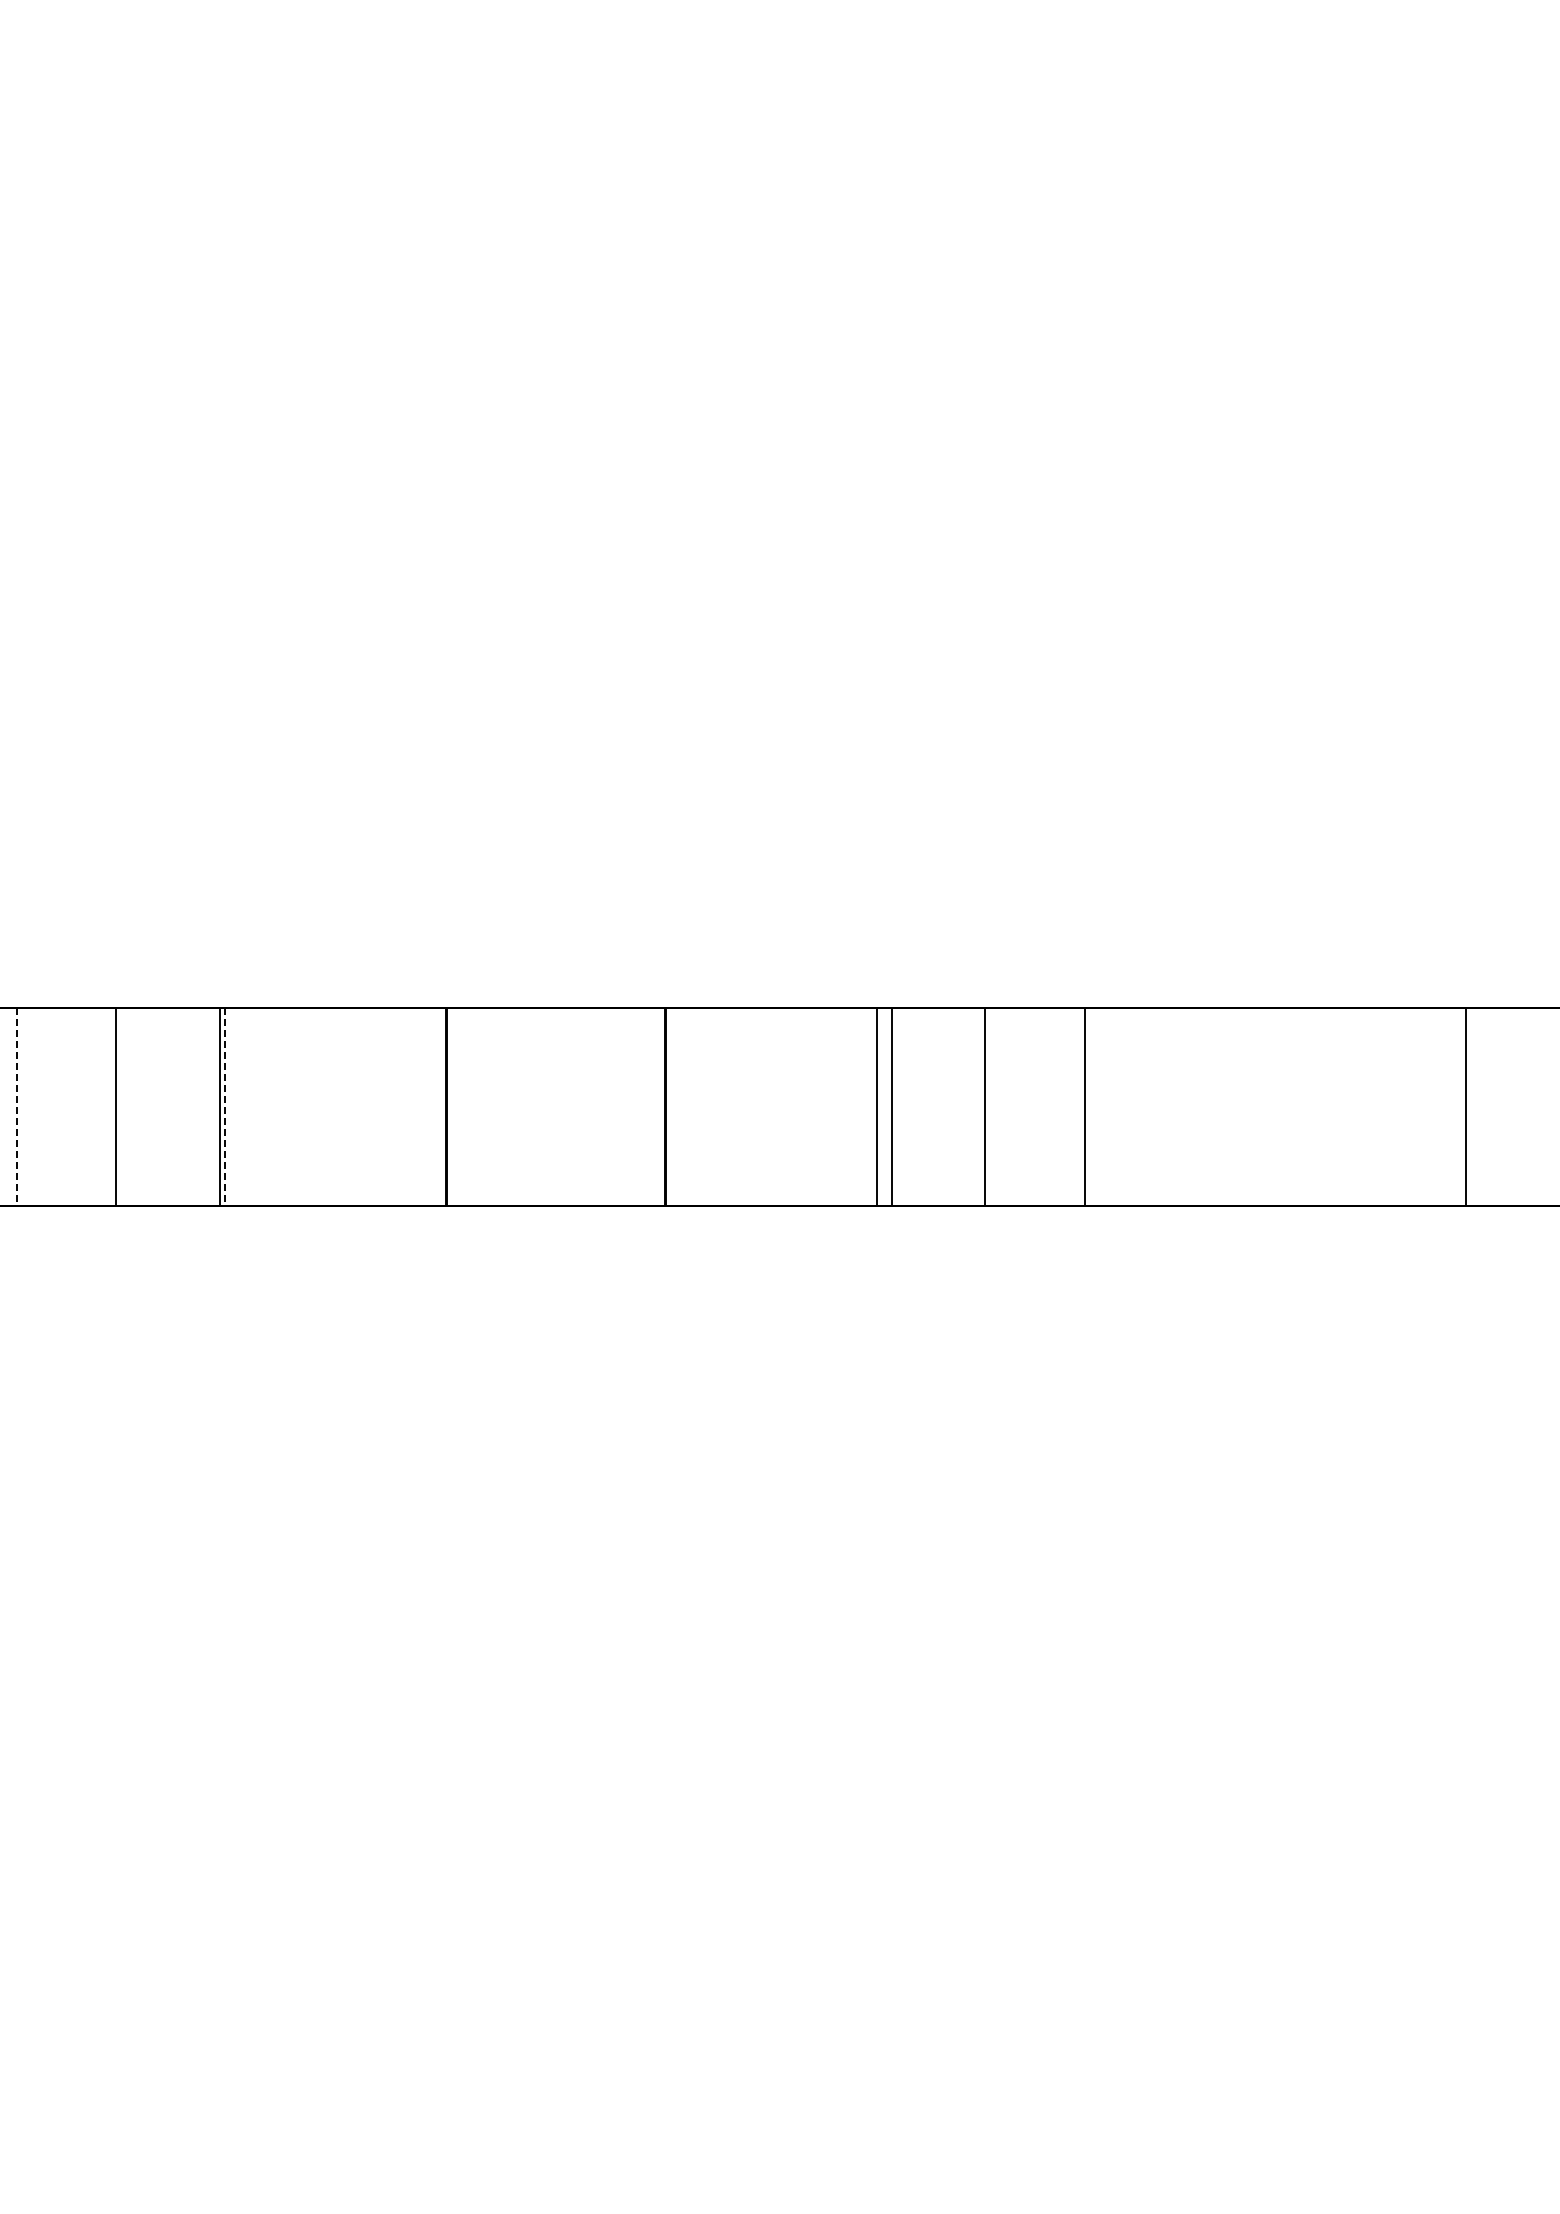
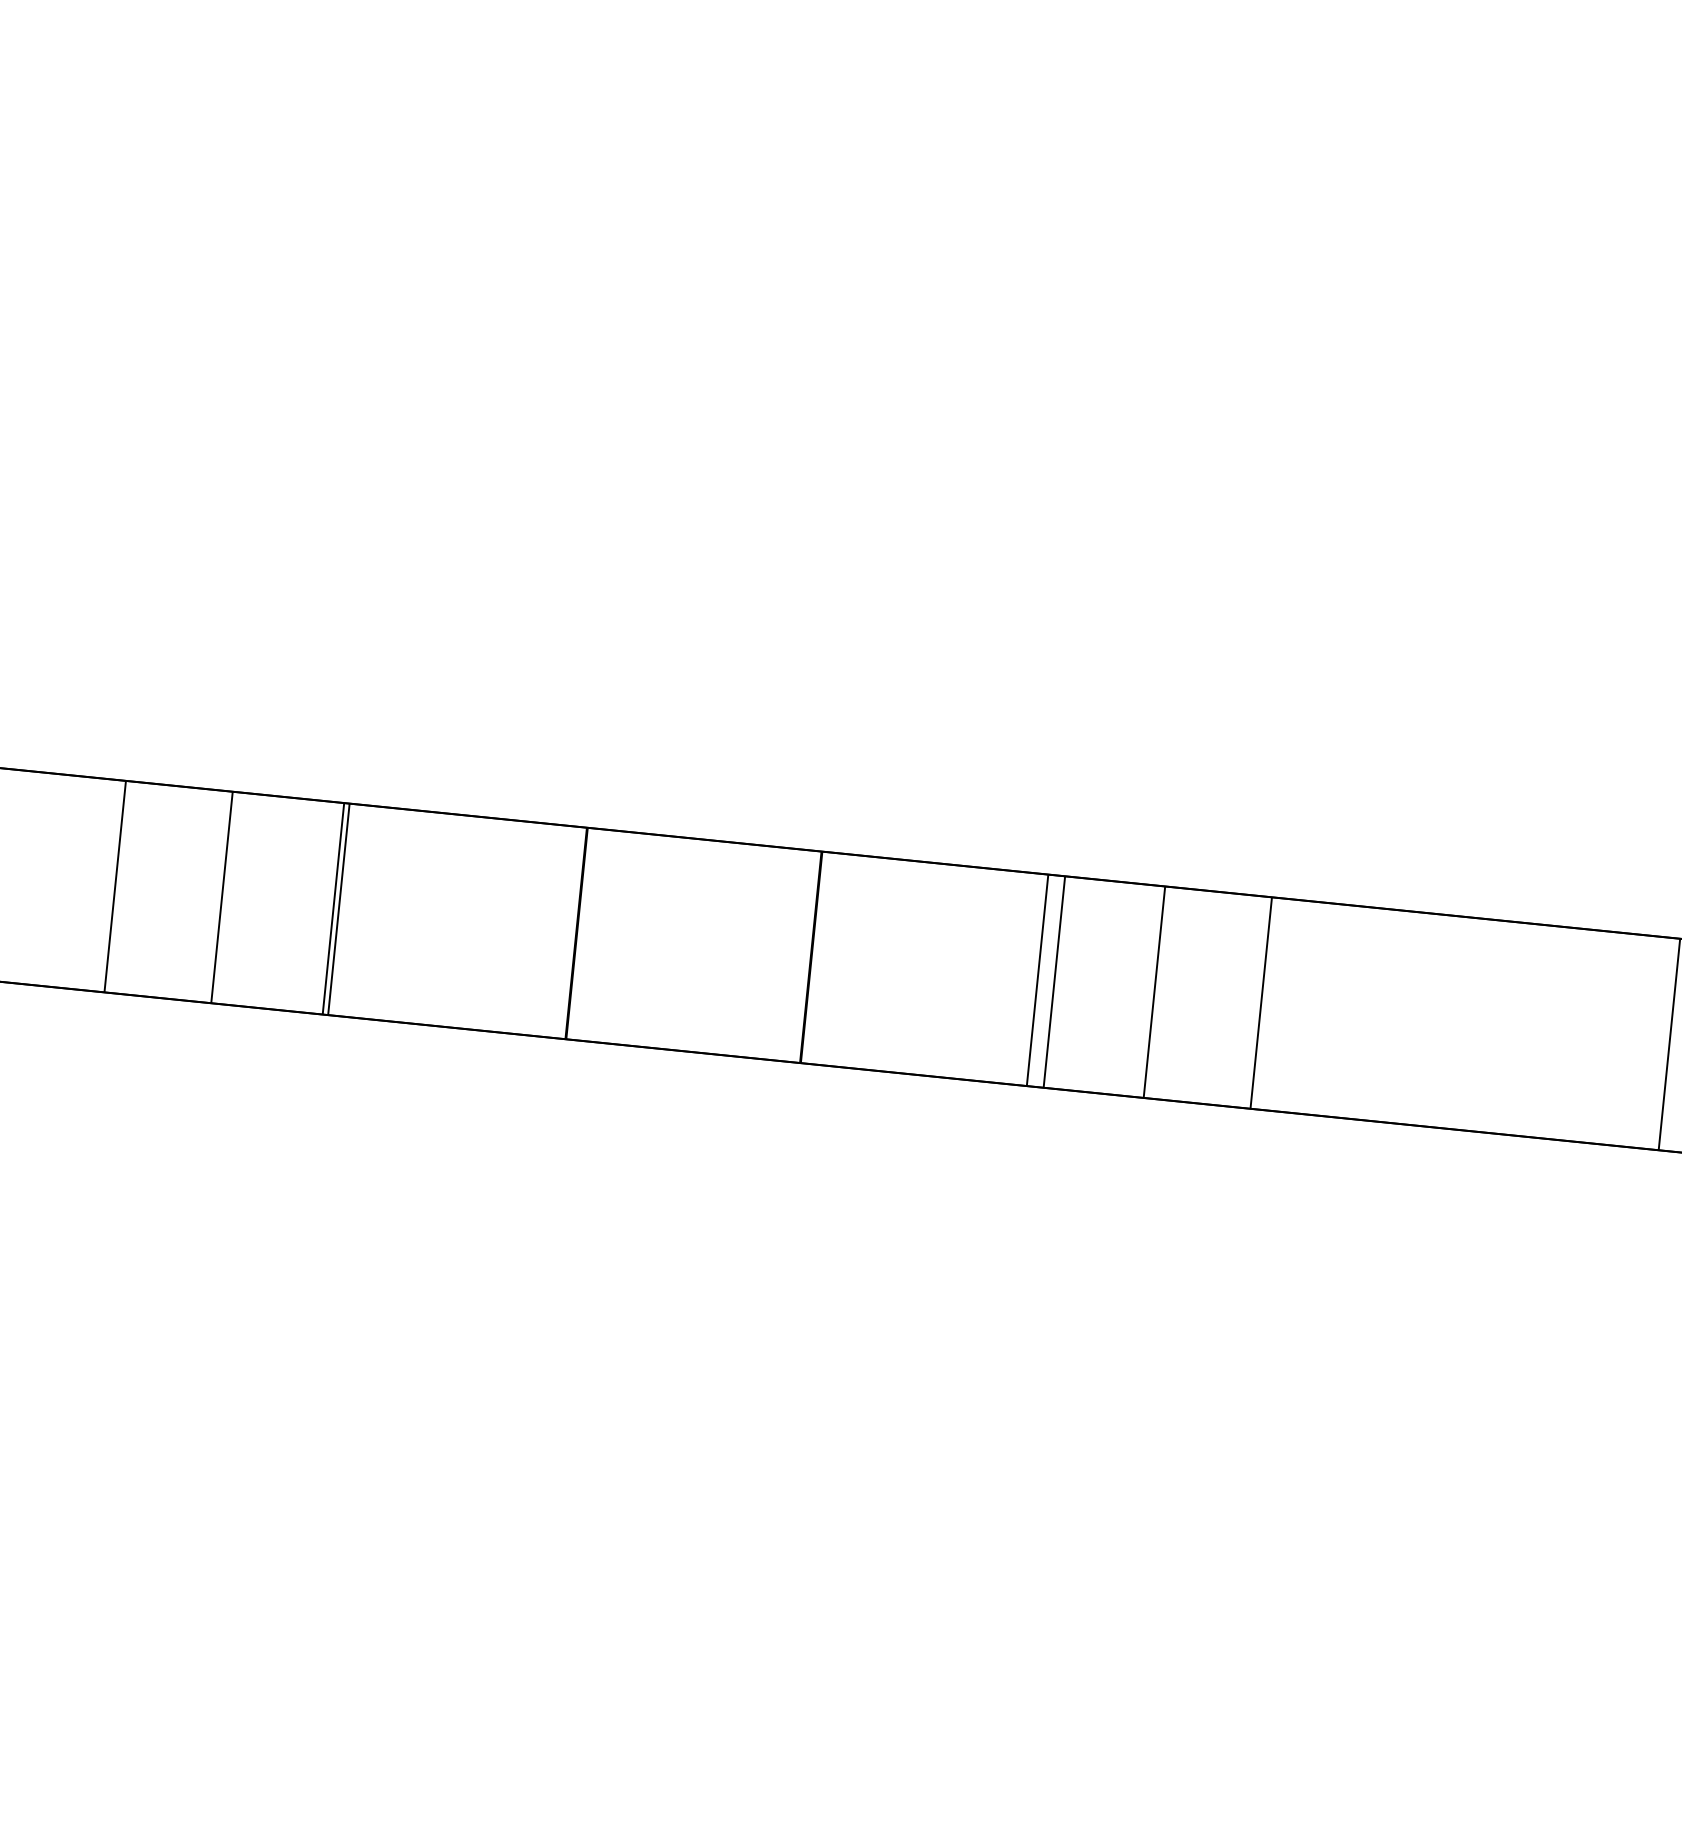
line: (16, 1107) -> (115, 887), dashed -> solid
line: (225, 1107) -> (339, 909), dashed -> solid

